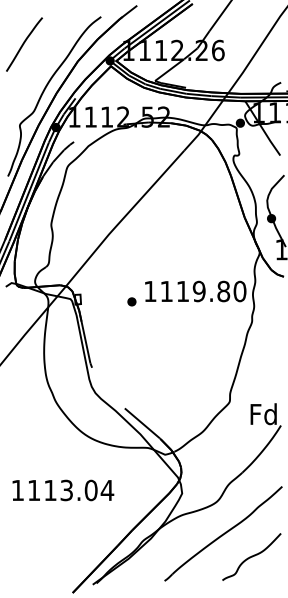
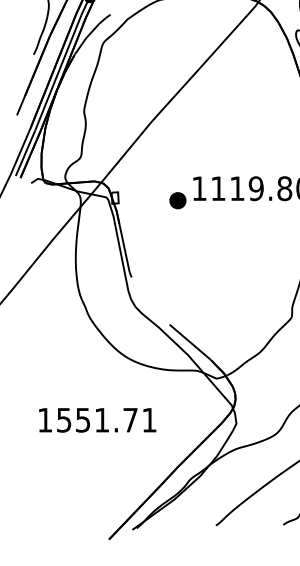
part: (131, 301) -> (177, 200), size x1.6
text: (71, 490) -> (107, 420), 1113.04 -> 1551.71

